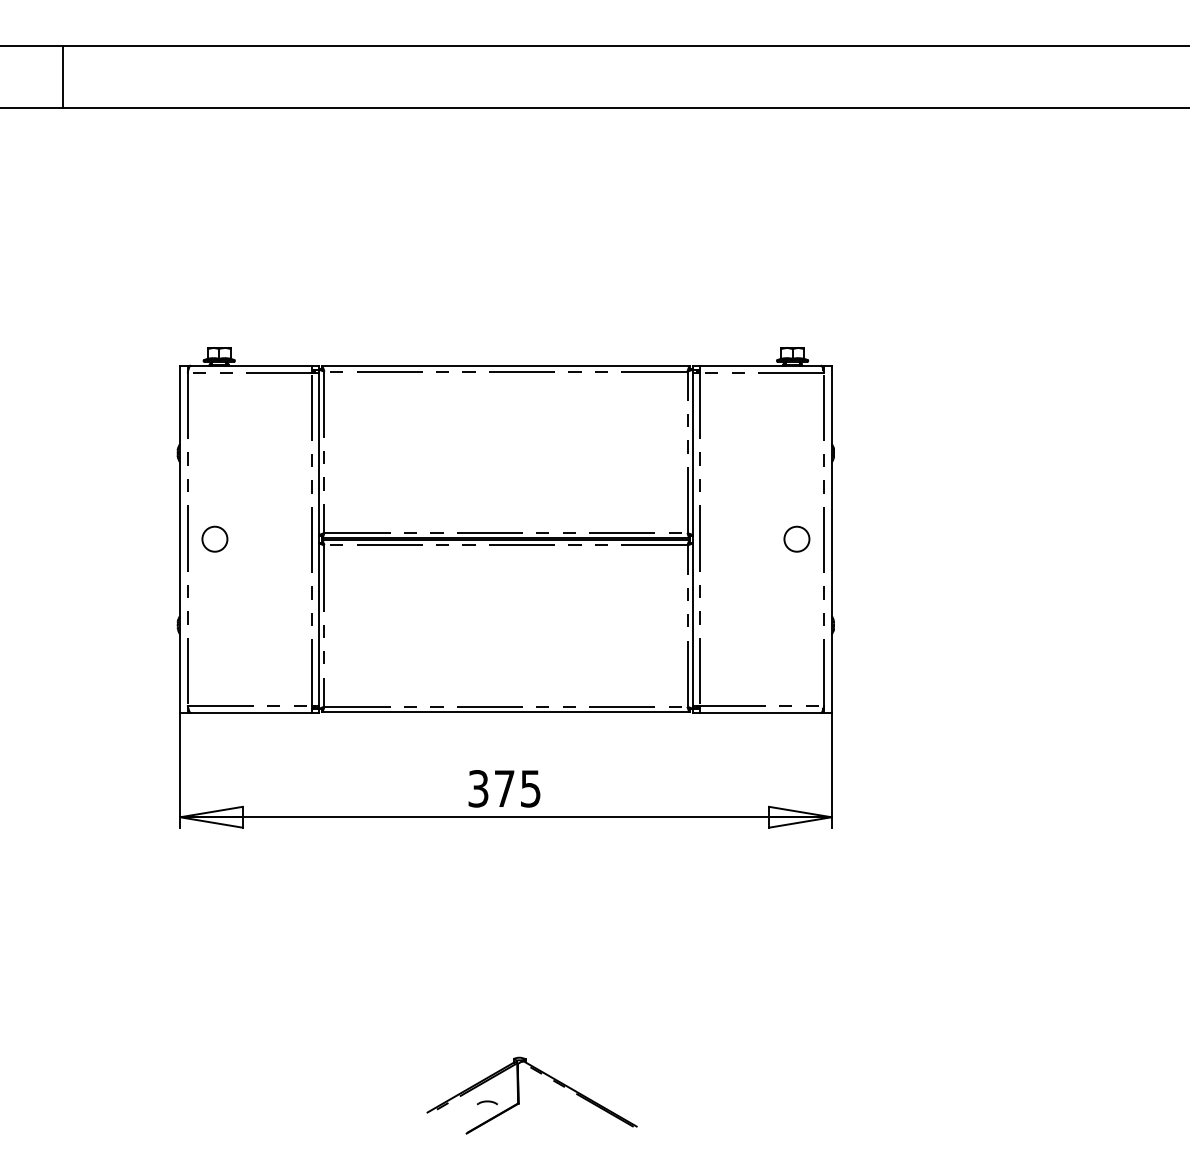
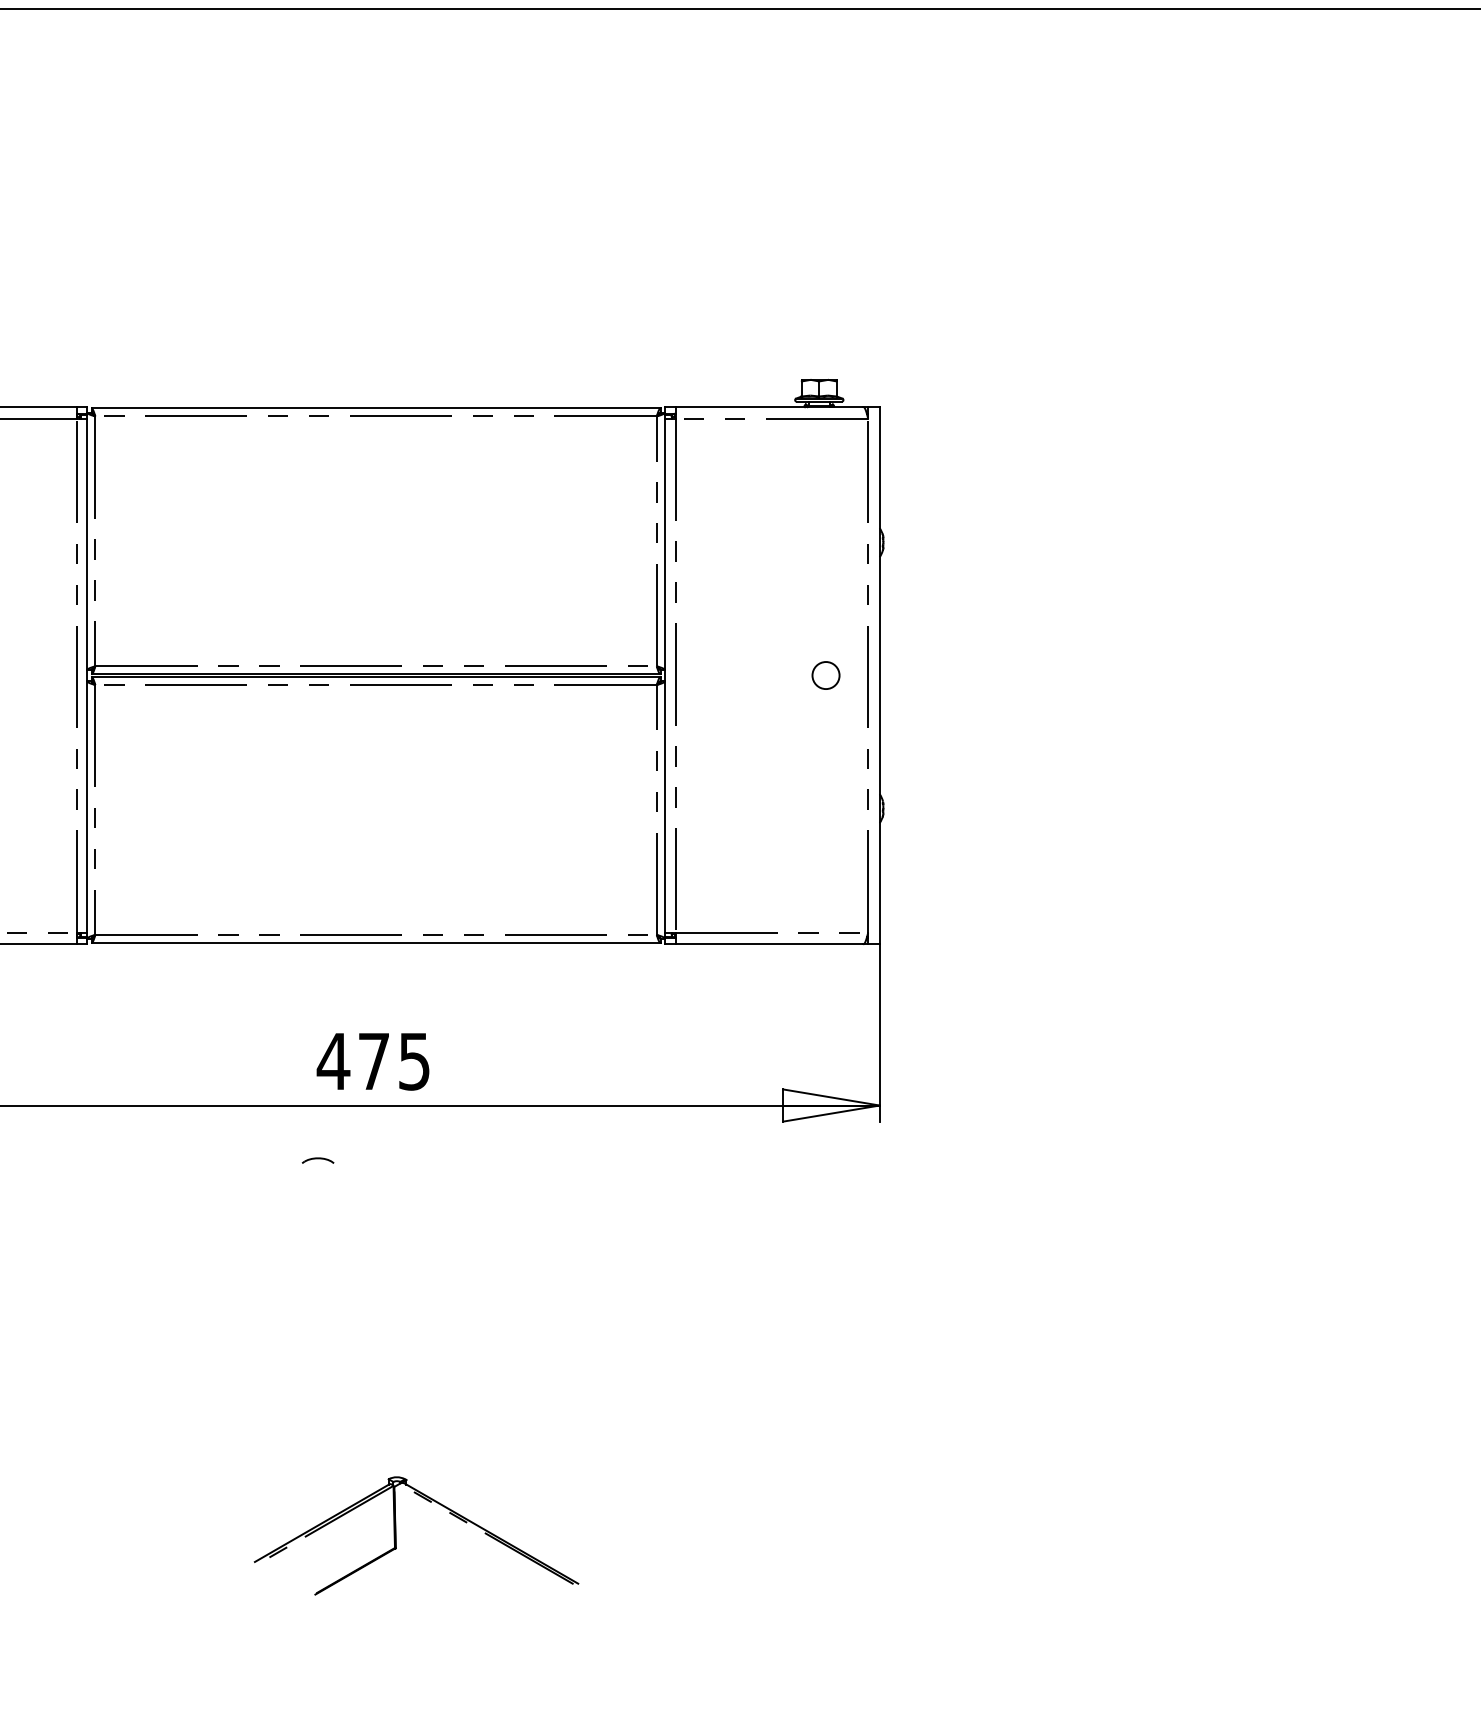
circle: (796, 538) -> (825, 674), size x0.7
text: (478, 788) -> (333, 1061), 375 -> 475
part: (487, 1102) -> (318, 1160), moved

